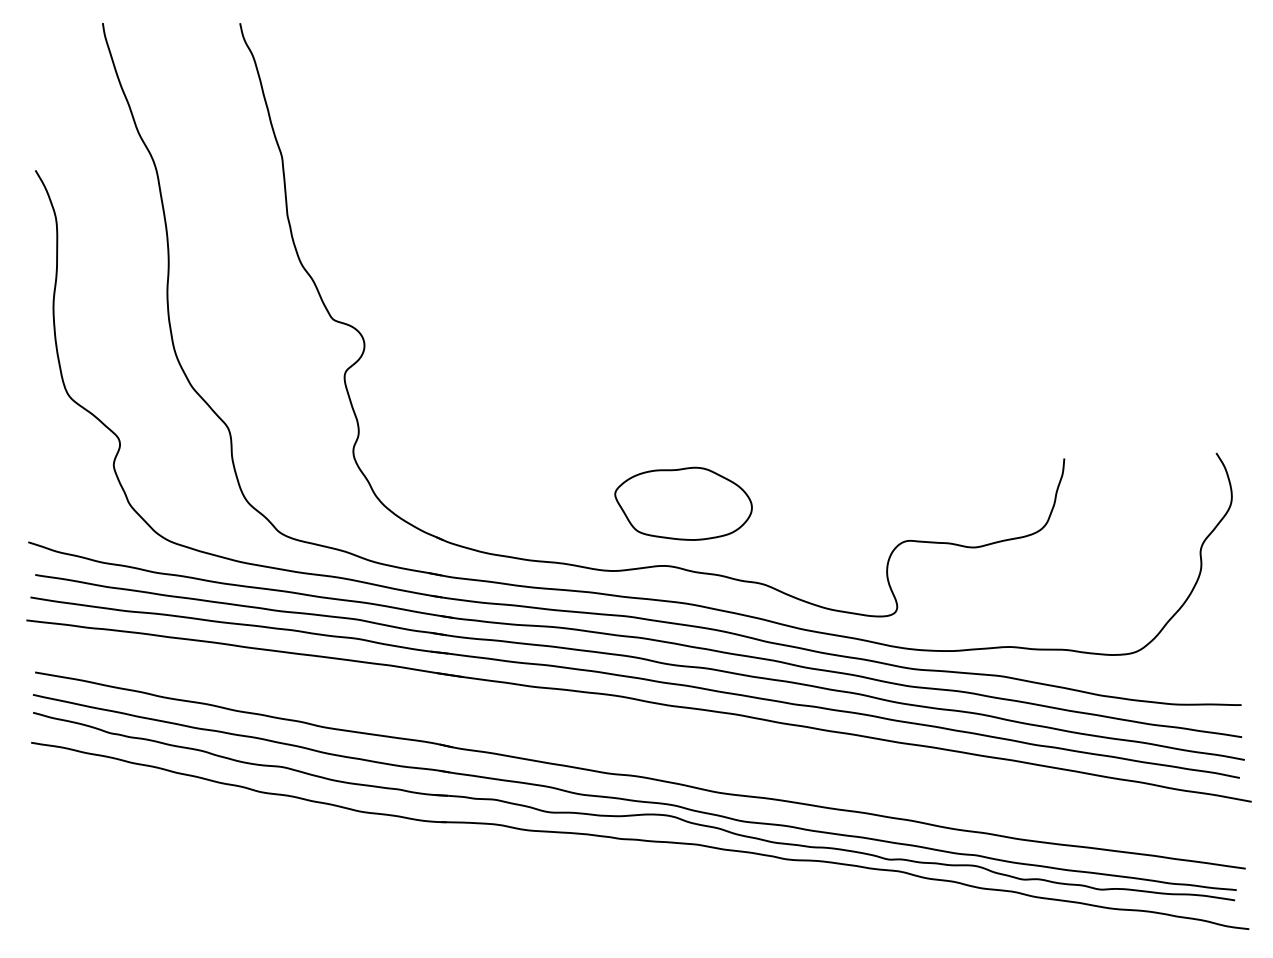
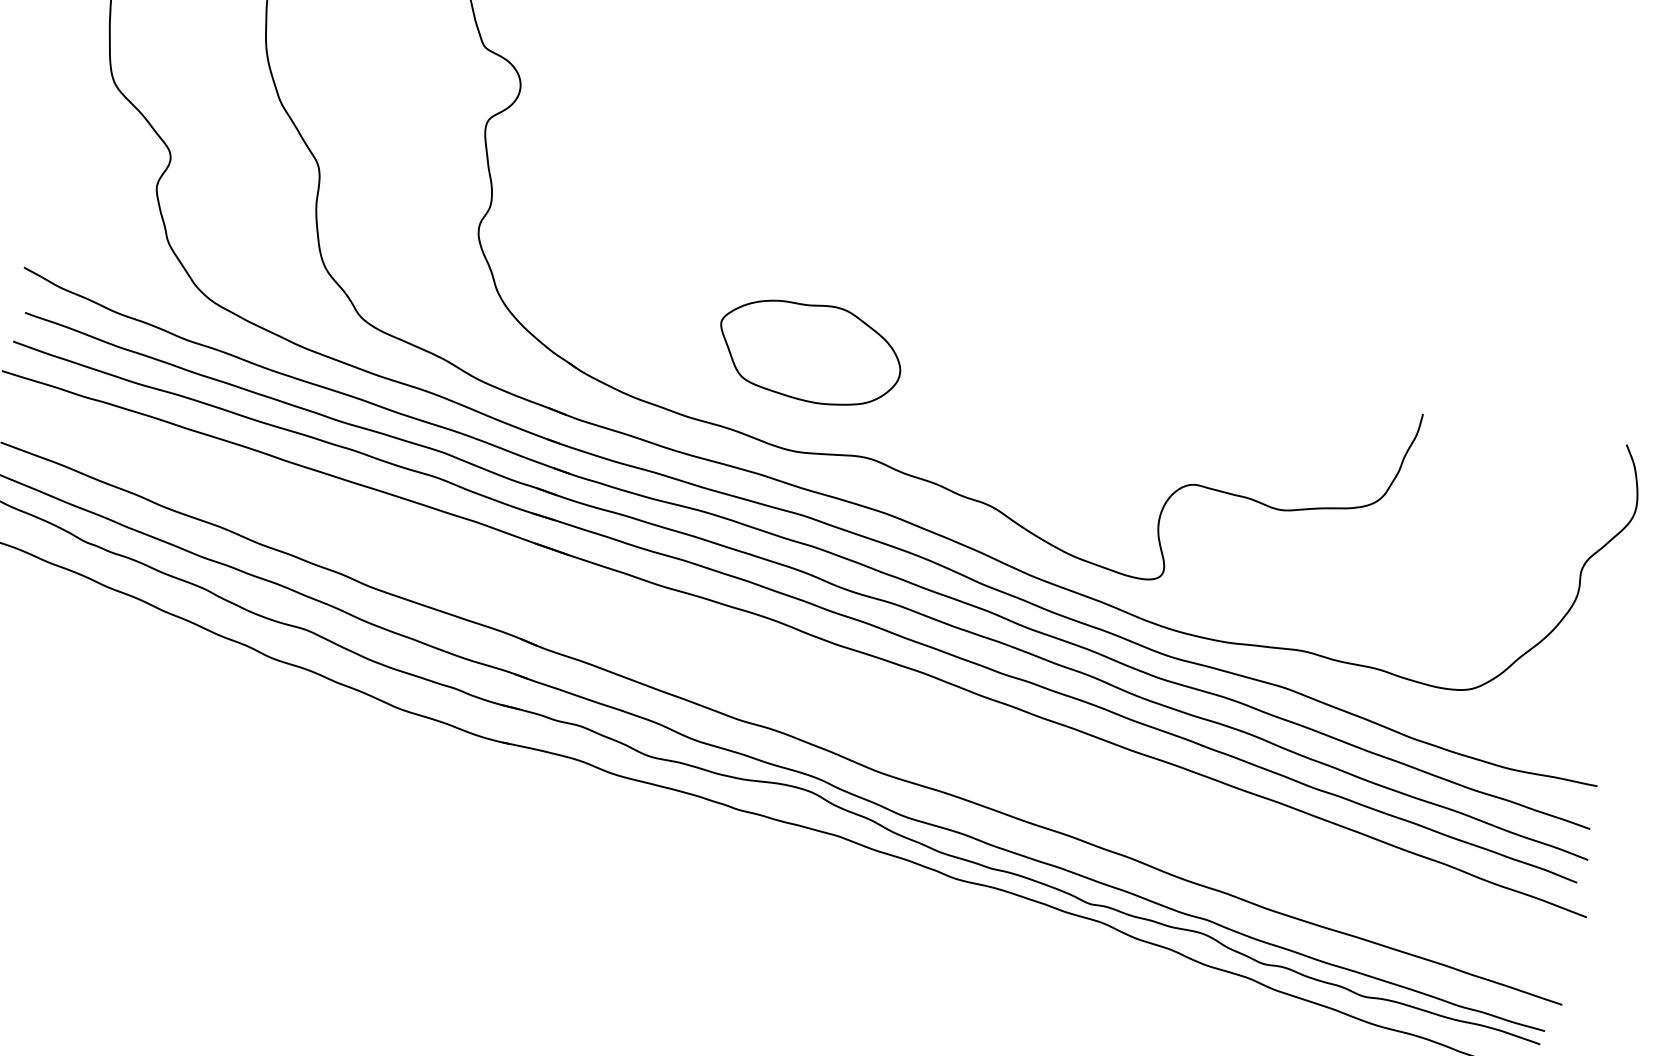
part: (683, 503) -> (809, 351), moved

